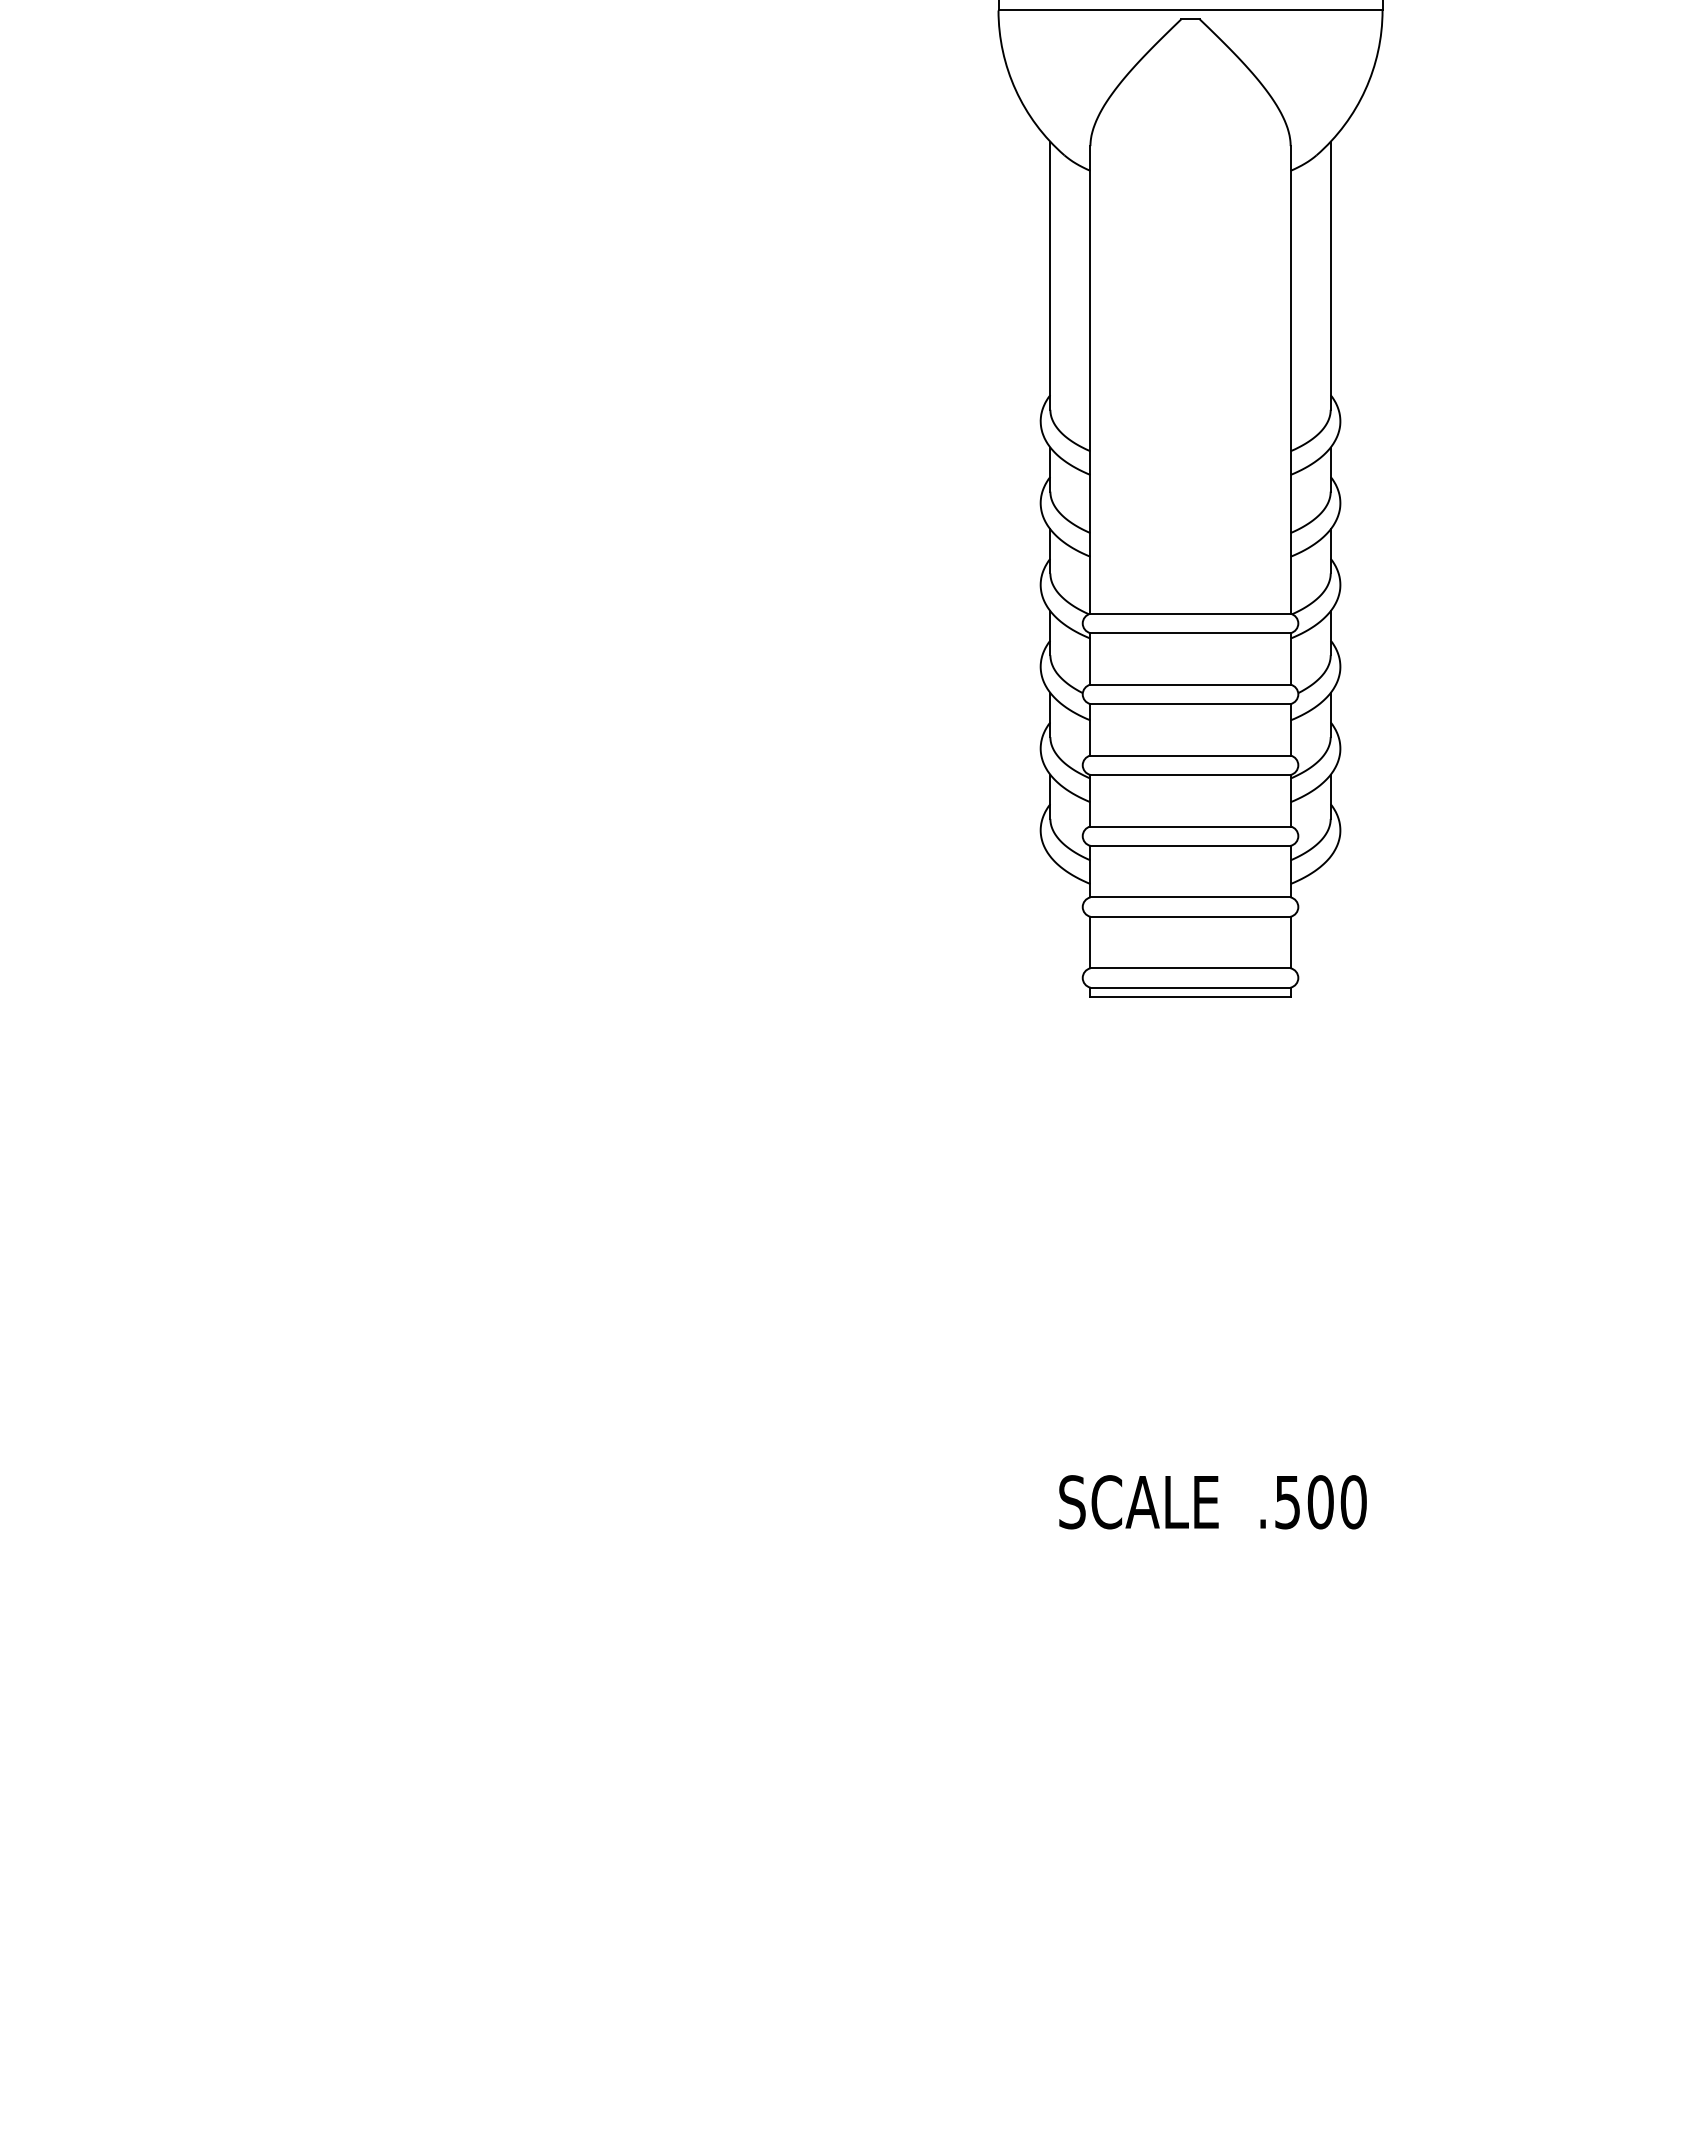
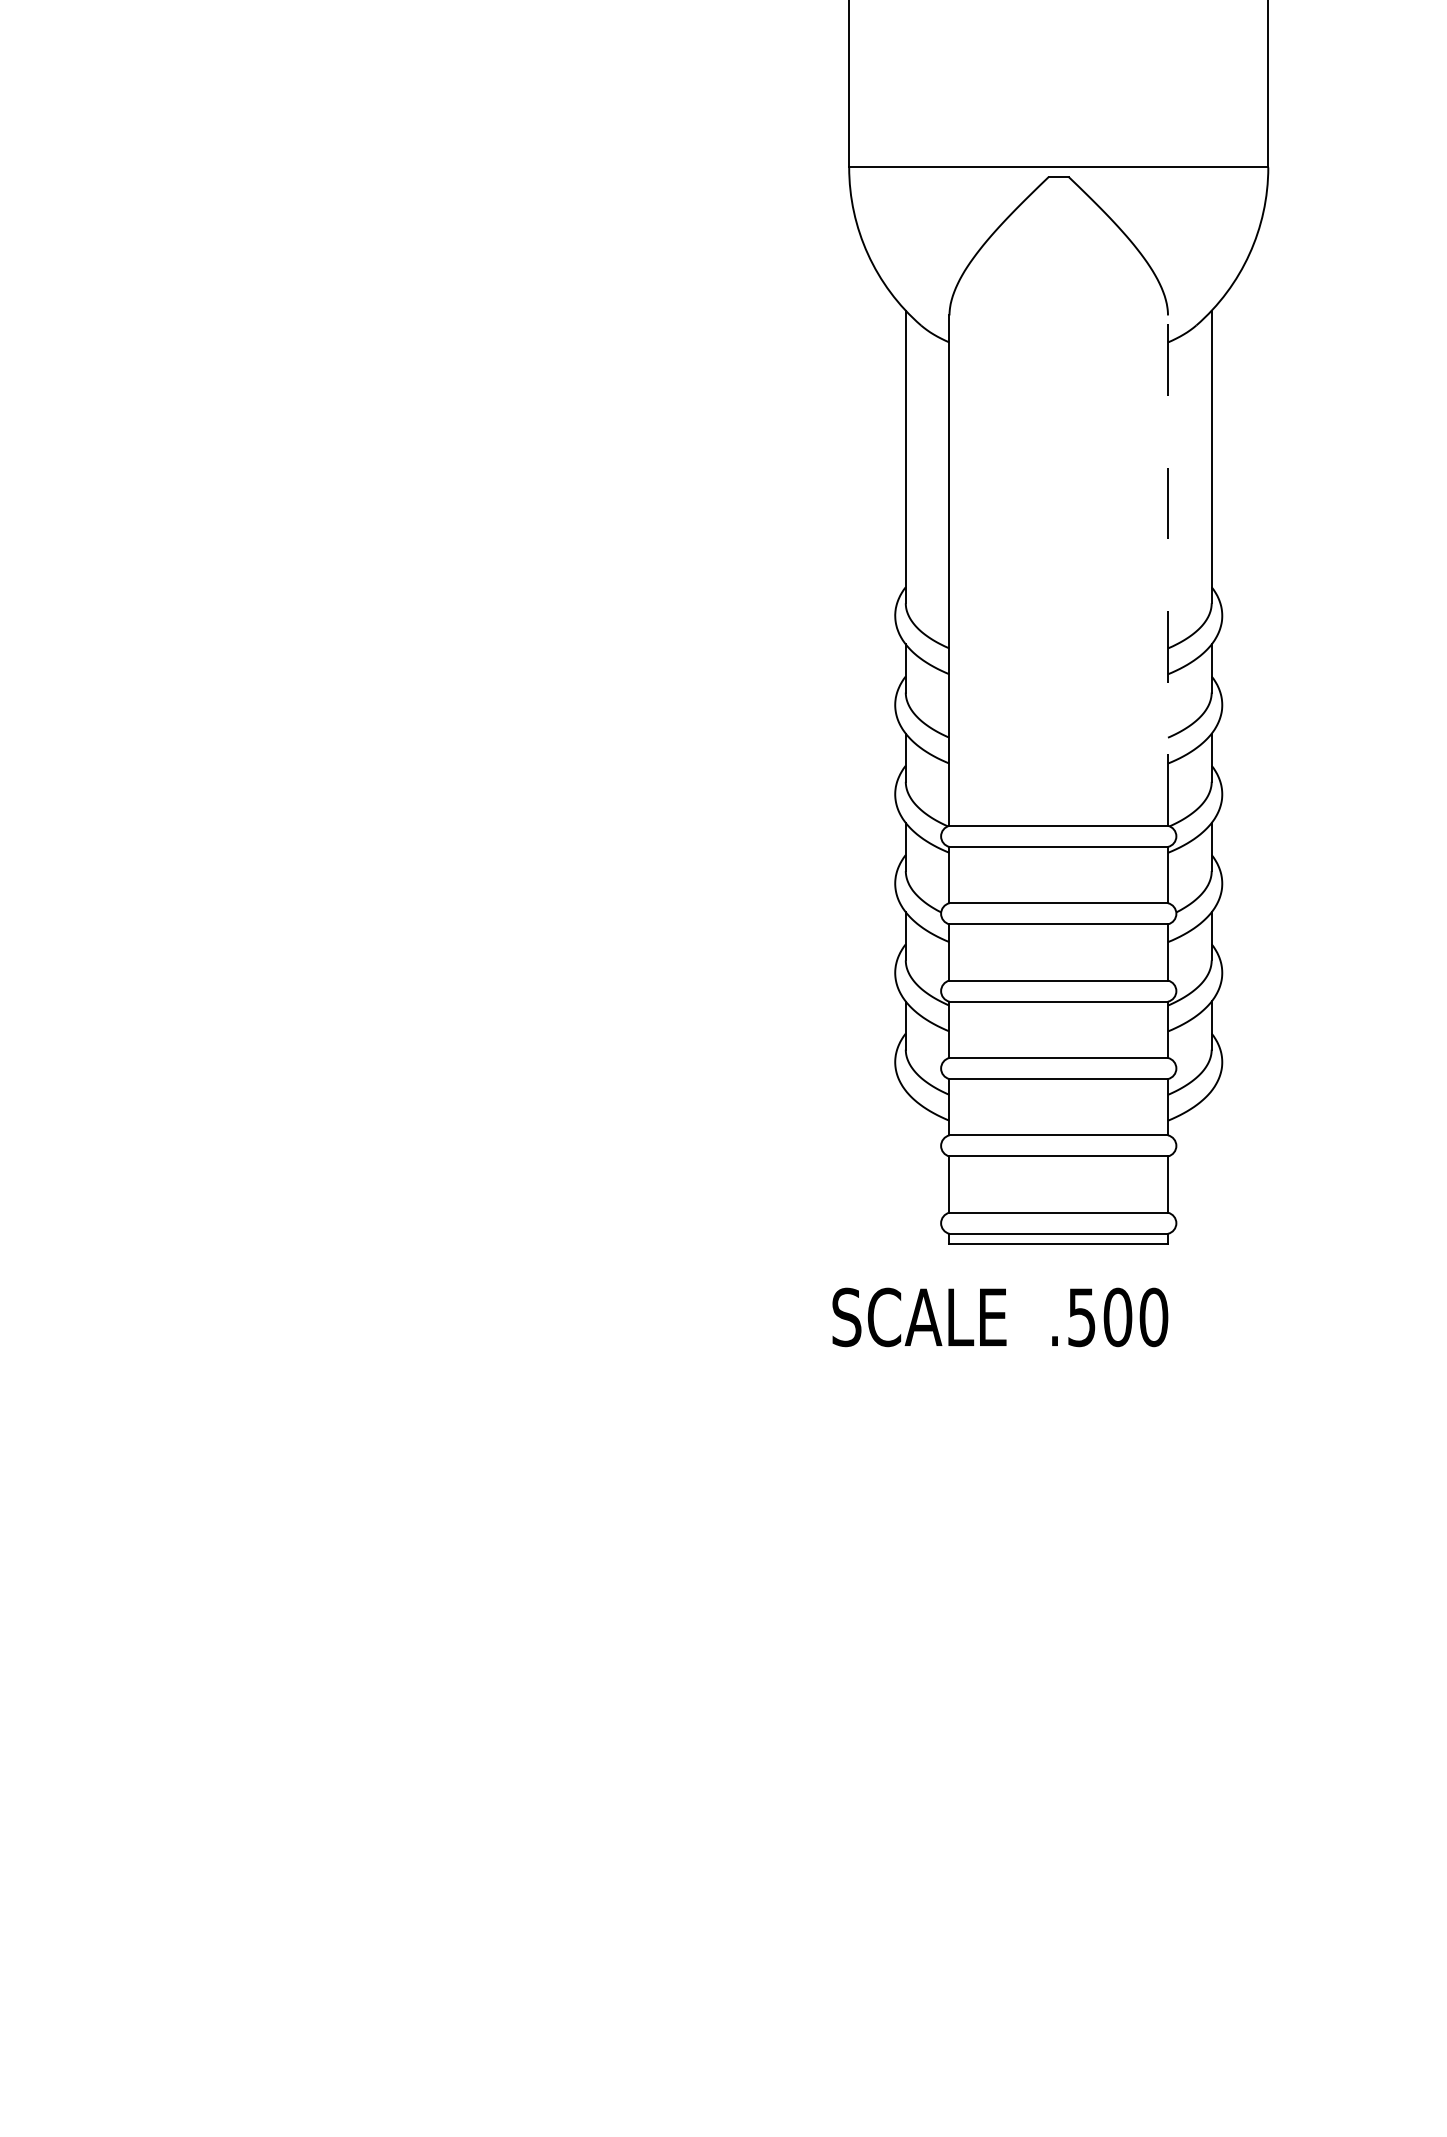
line: (1290, 379) -> (1167, 570), solid -> dashed
text: (1212, 1502) -> (999, 1317), moved

